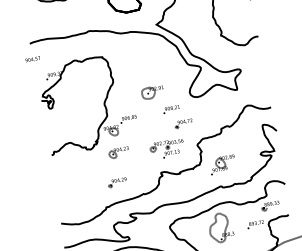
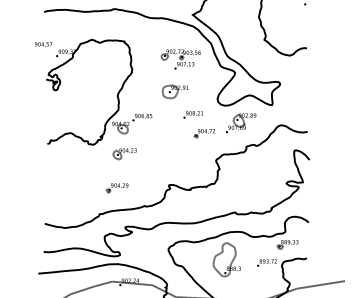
text: (32, 59) -> (43, 44), moved
part: (167, 149) -> (180, 59), moved
part: (222, 164) -> (241, 122), moved

